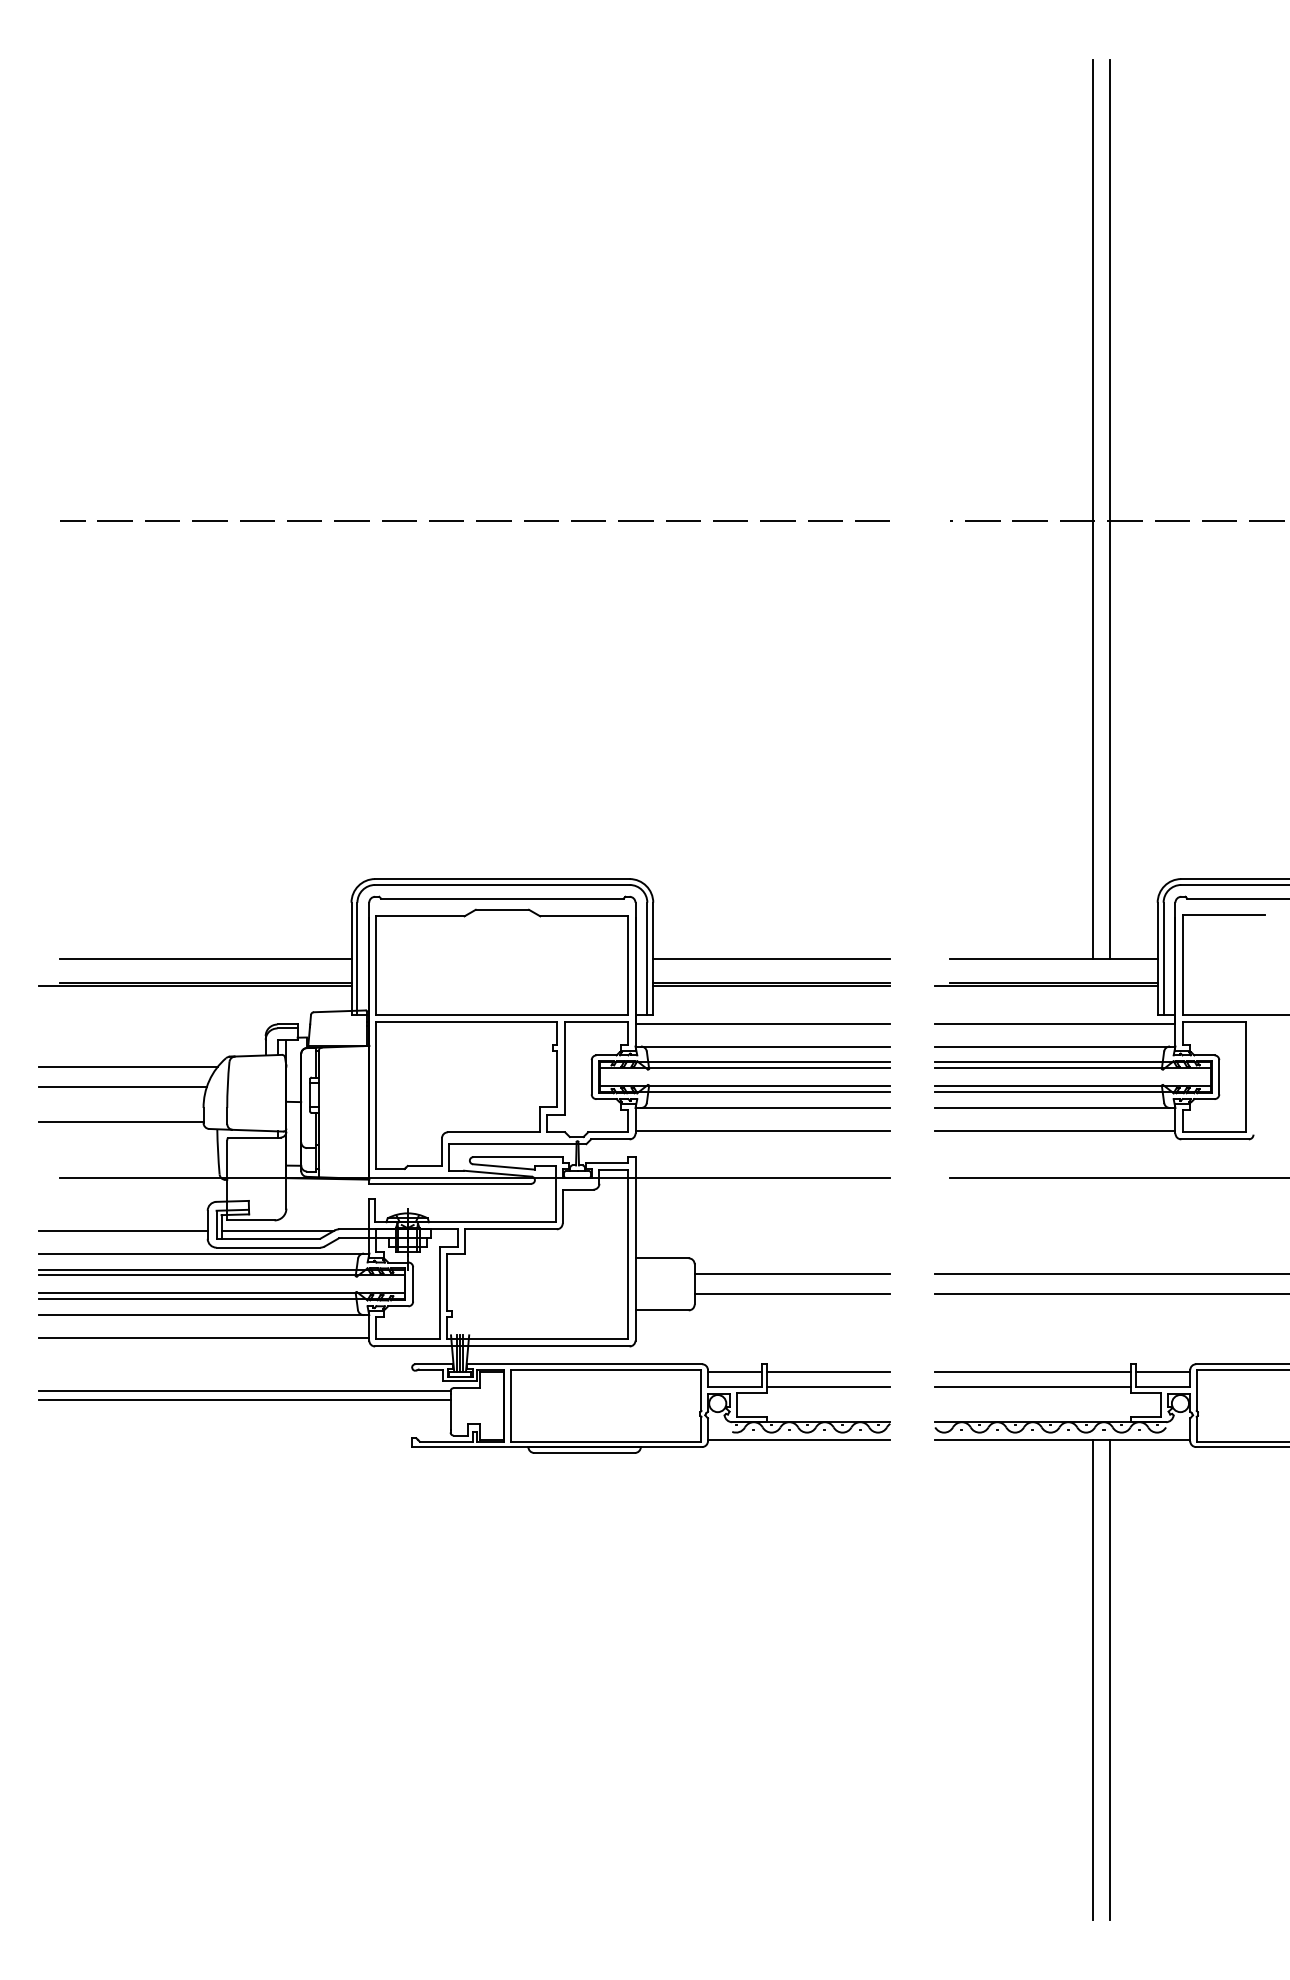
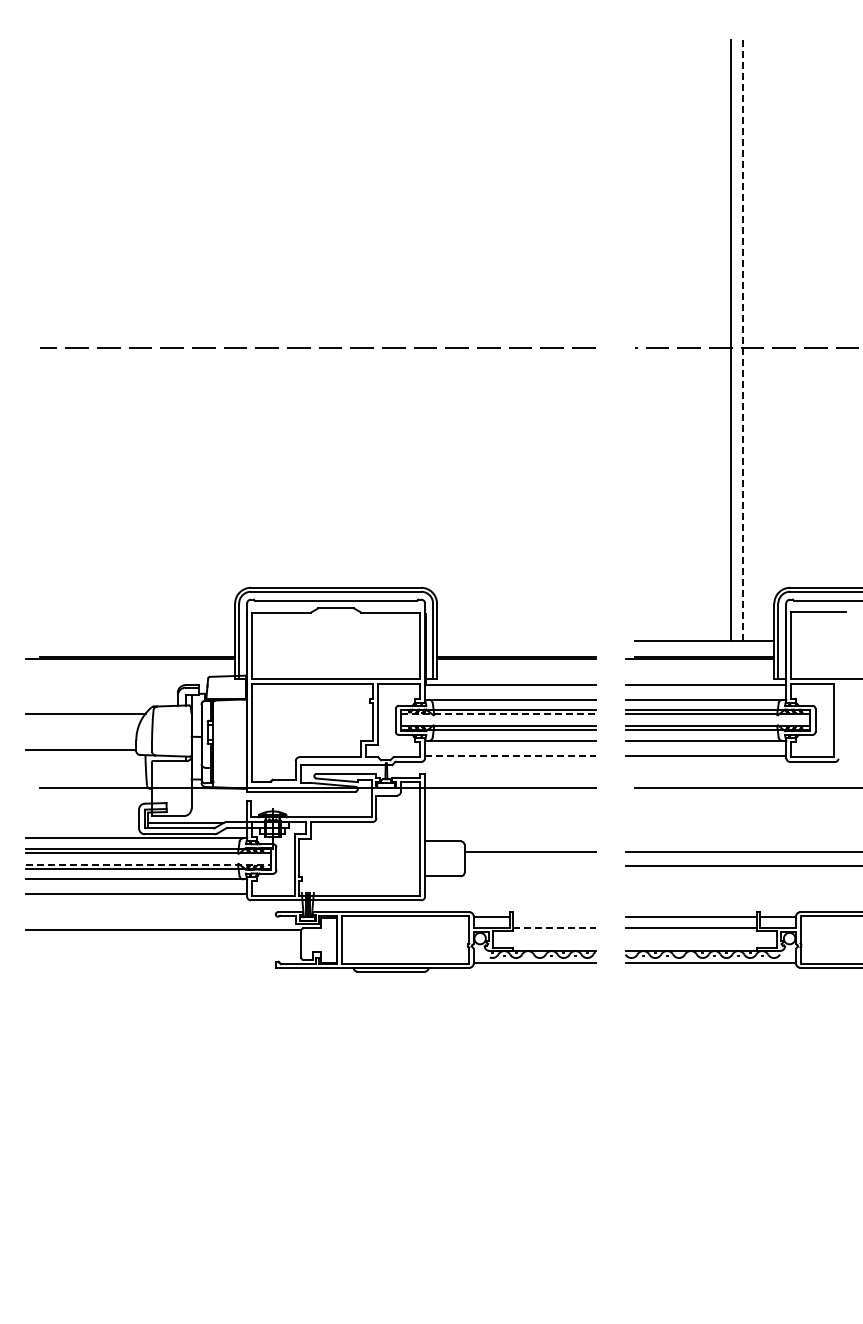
line: (1110, 509) -> (742, 340), solid -> dashed
line: (205, 959) -> (137, 641), removed
line: (772, 959) -> (516, 641), removed
line: (746, 1068) -> (499, 714), solid -> dashed
line: (123, 1087) -> (82, 727), removed
line: (763, 1129) -> (510, 755), solid -> dashed
line: (123, 1231) -> (82, 823), removed
line: (221, 1292) -> (148, 864), solid -> dashed
line: (791, 1294) -> (529, 865), removed
line: (828, 1372) -> (554, 917), removed
line: (828, 1386) -> (554, 927), solid -> dashed
line: (244, 1400) -> (163, 936), removed
line: (1092, 1680) -> (730, 1123), removed
line: (1110, 1680) -> (742, 1123), removed

